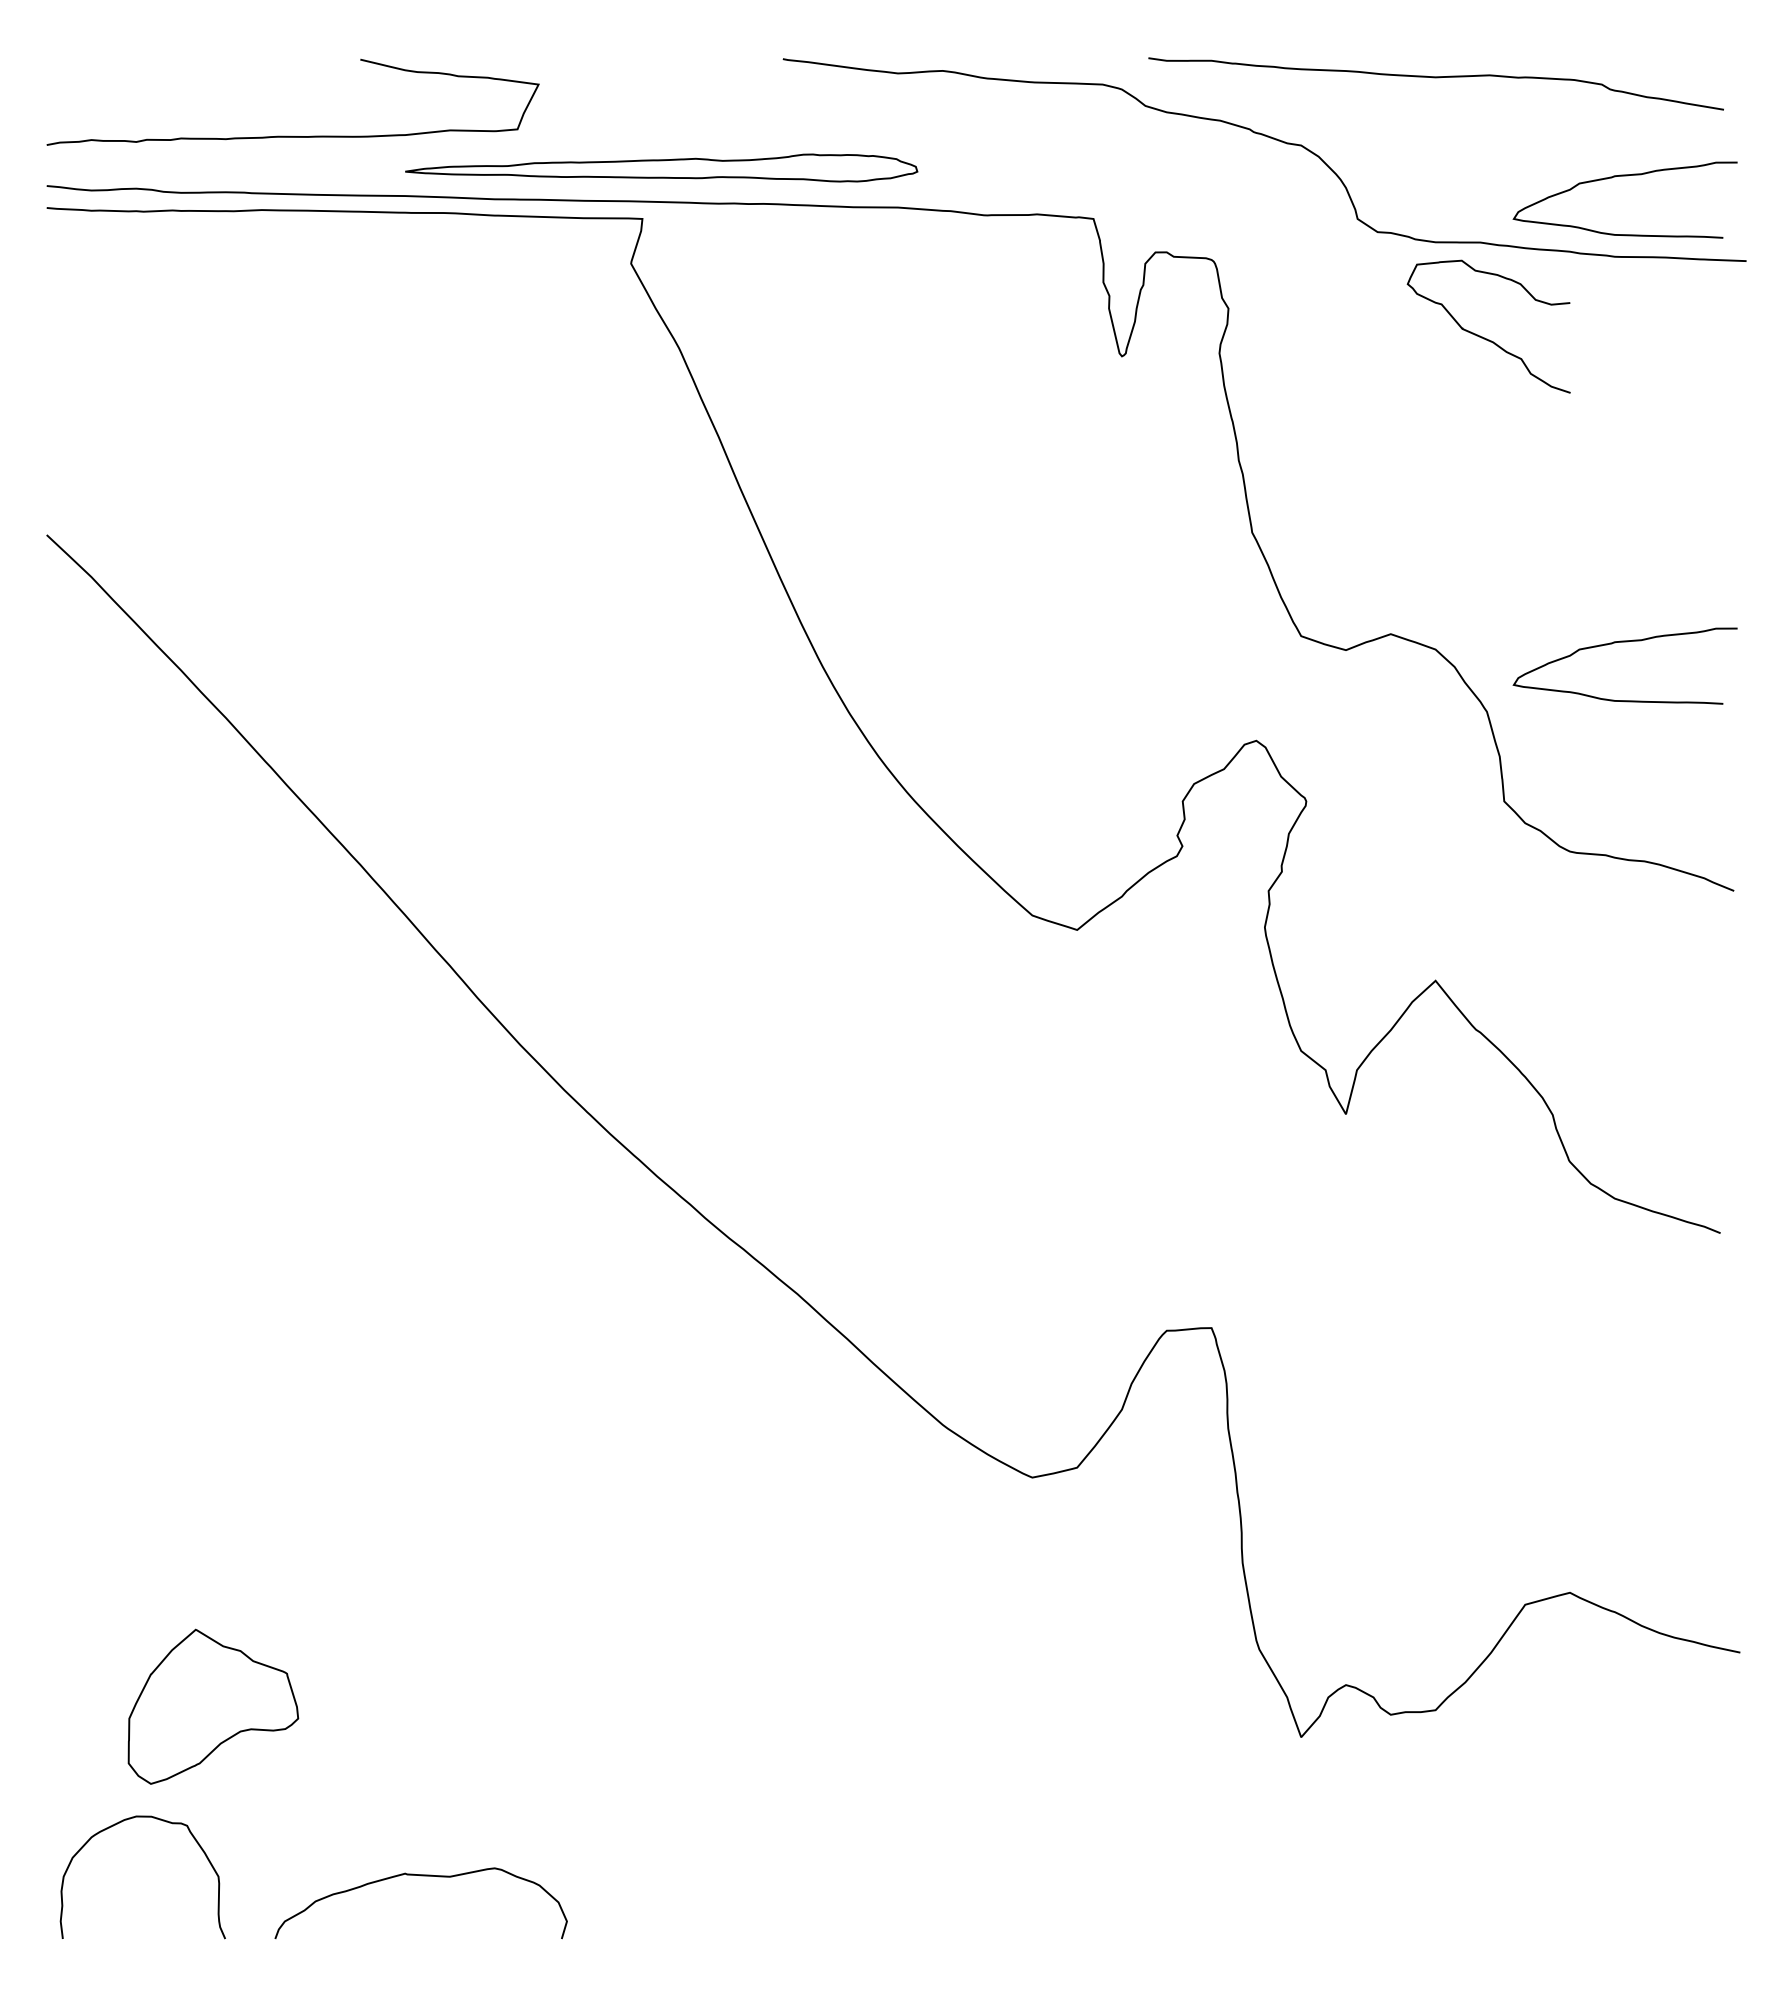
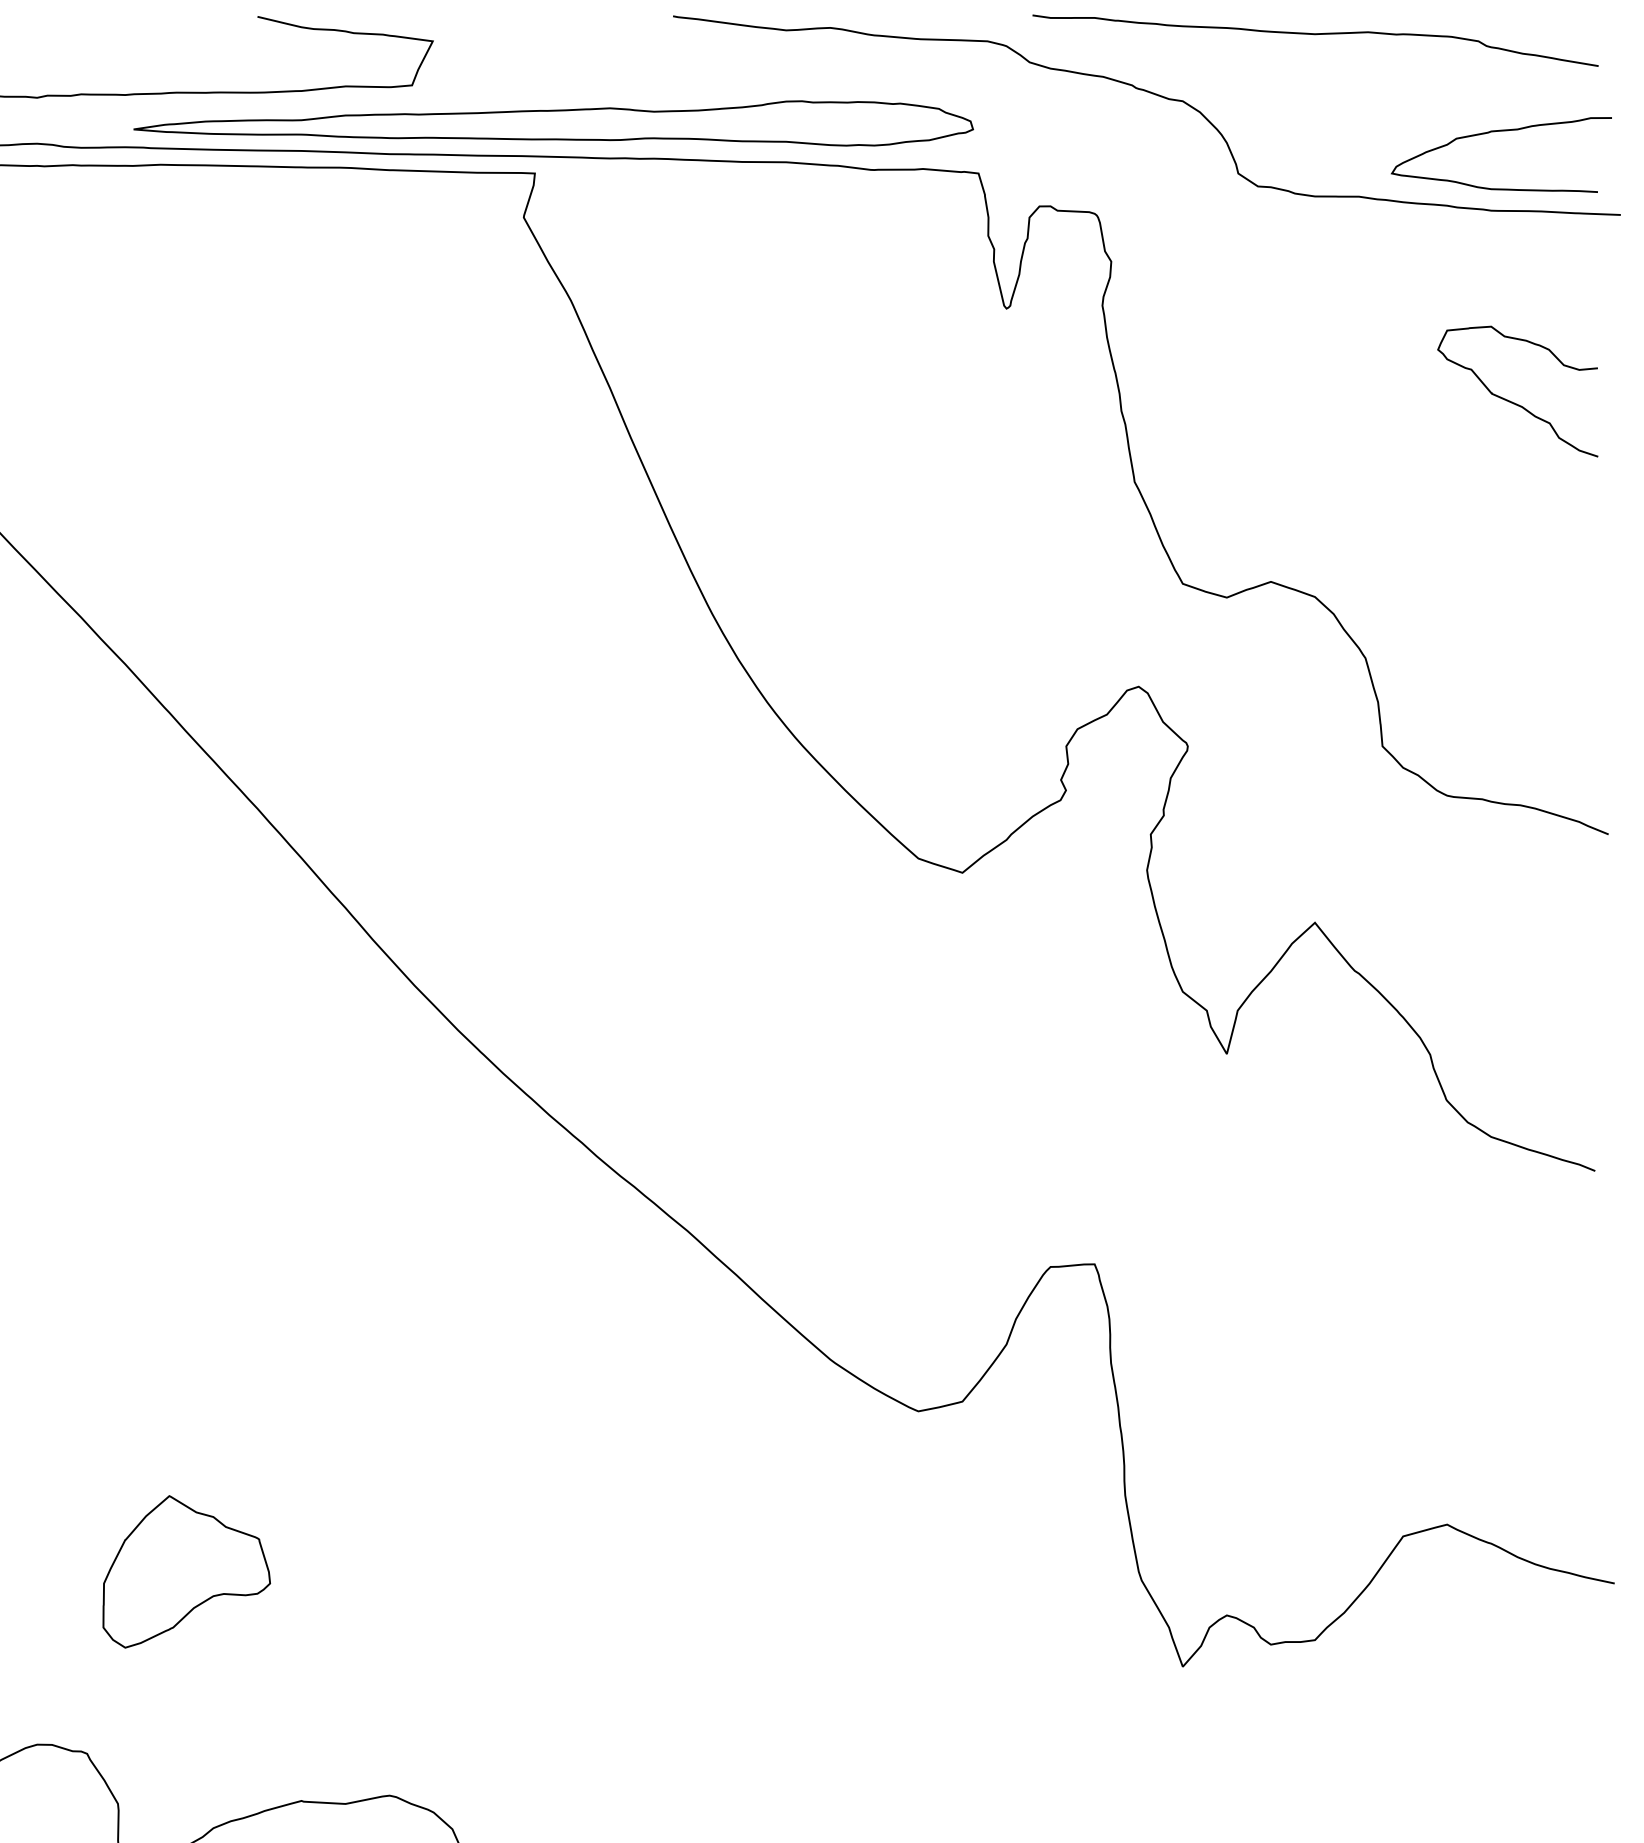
part: (661, 167) -> (553, 122), size x1.67
curve: (1482, 336) -> (1511, 401), moved
curve: (1624, 642) -> (1500, 590), removed
part: (213, 1706) -> (186, 1571), moved

